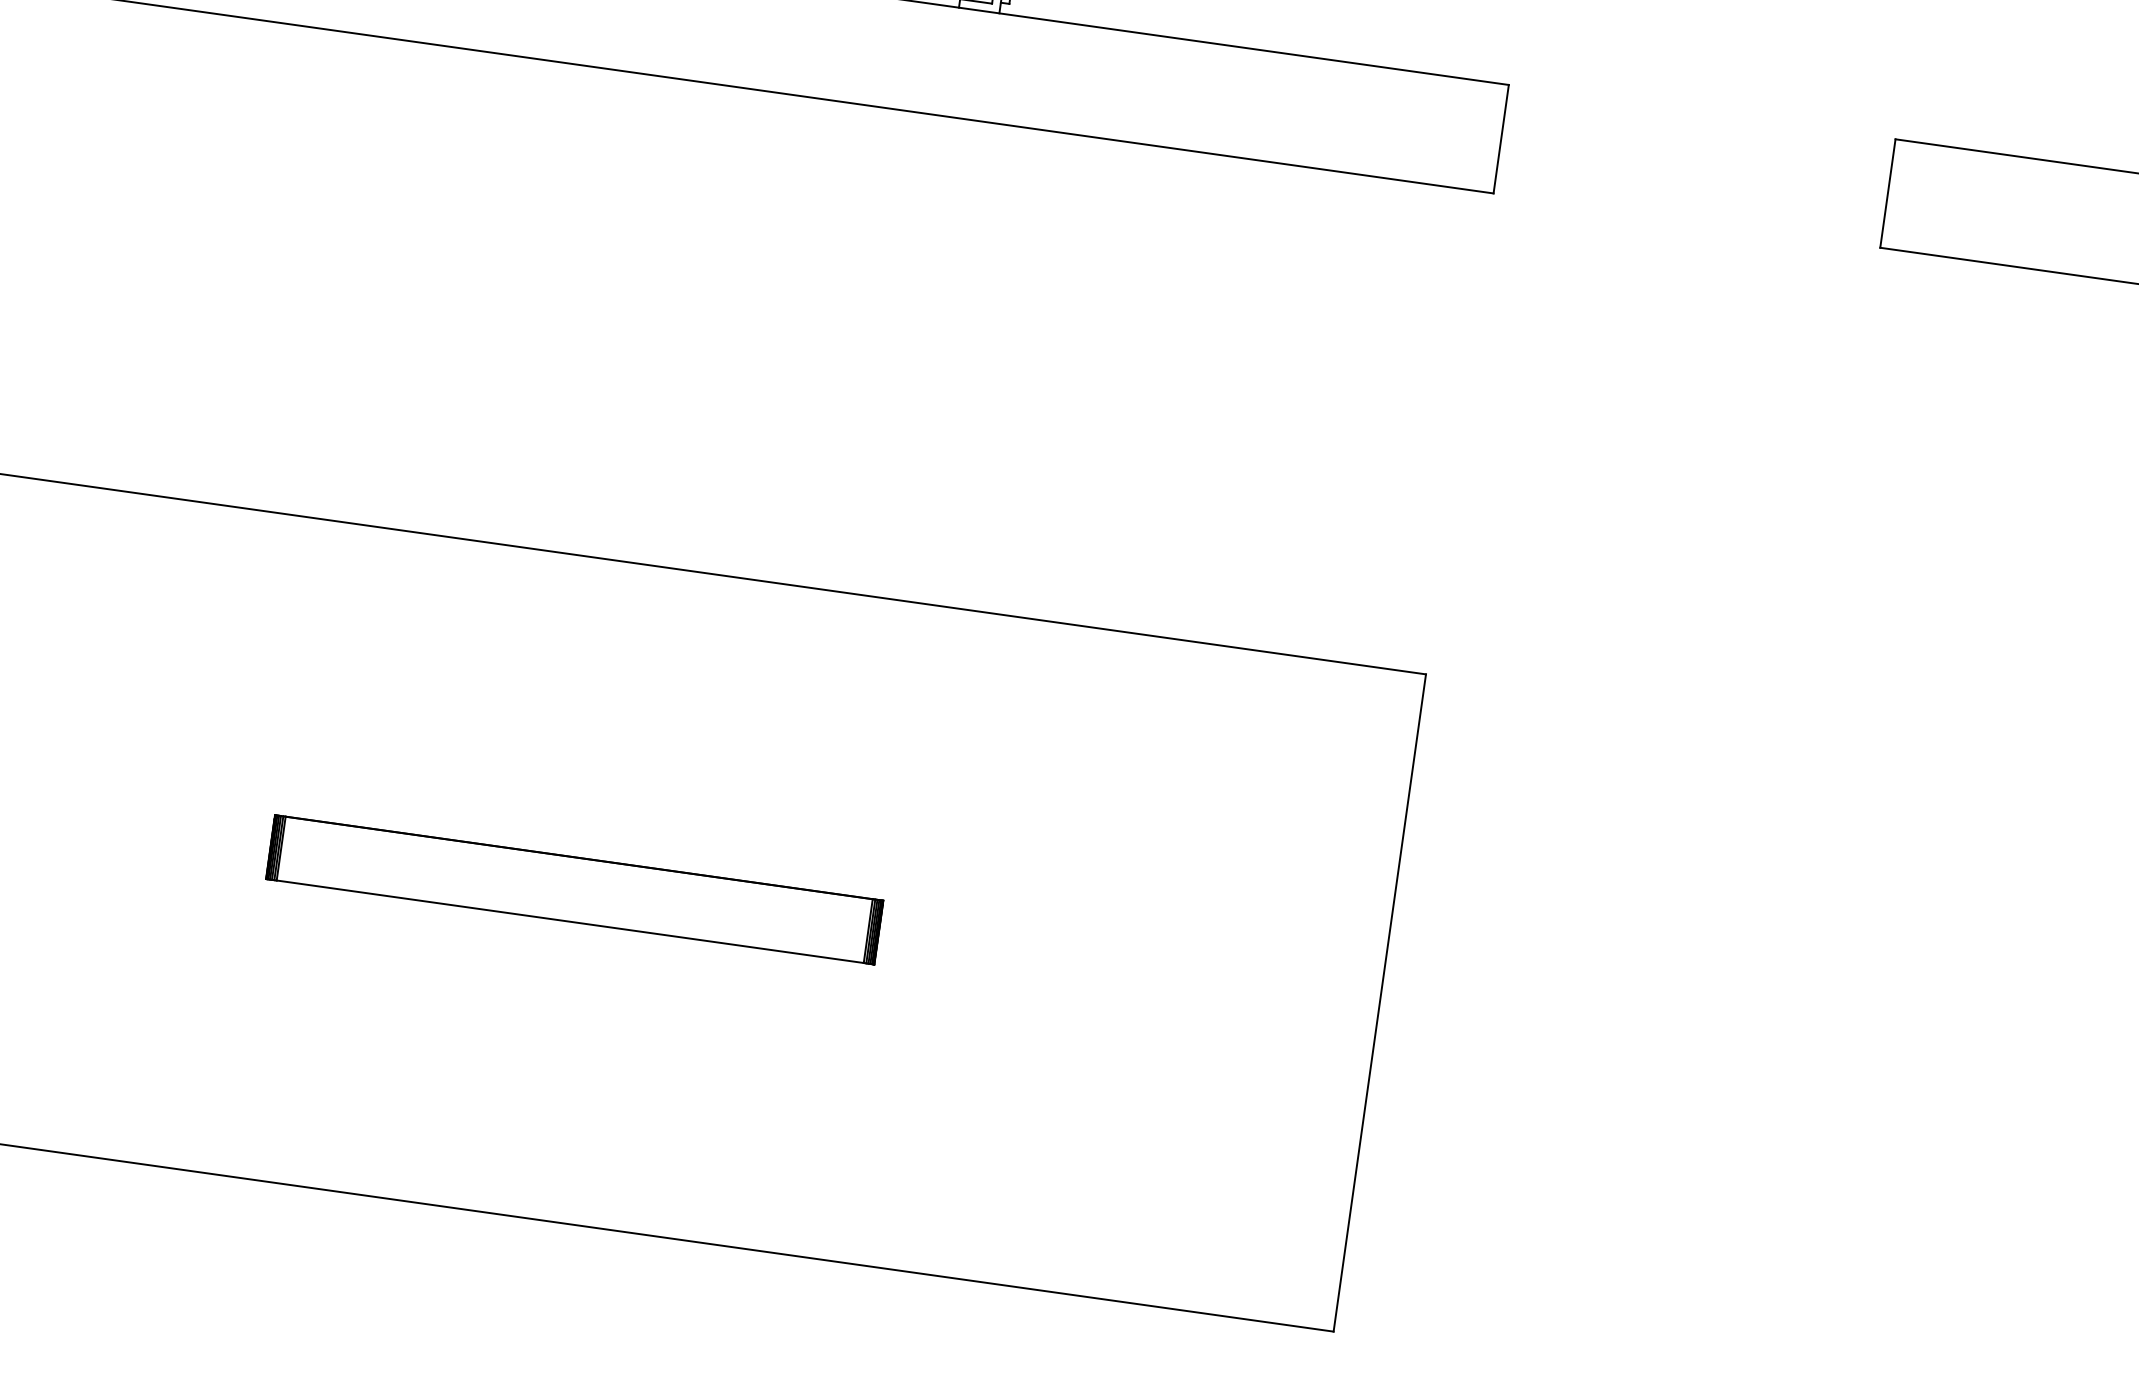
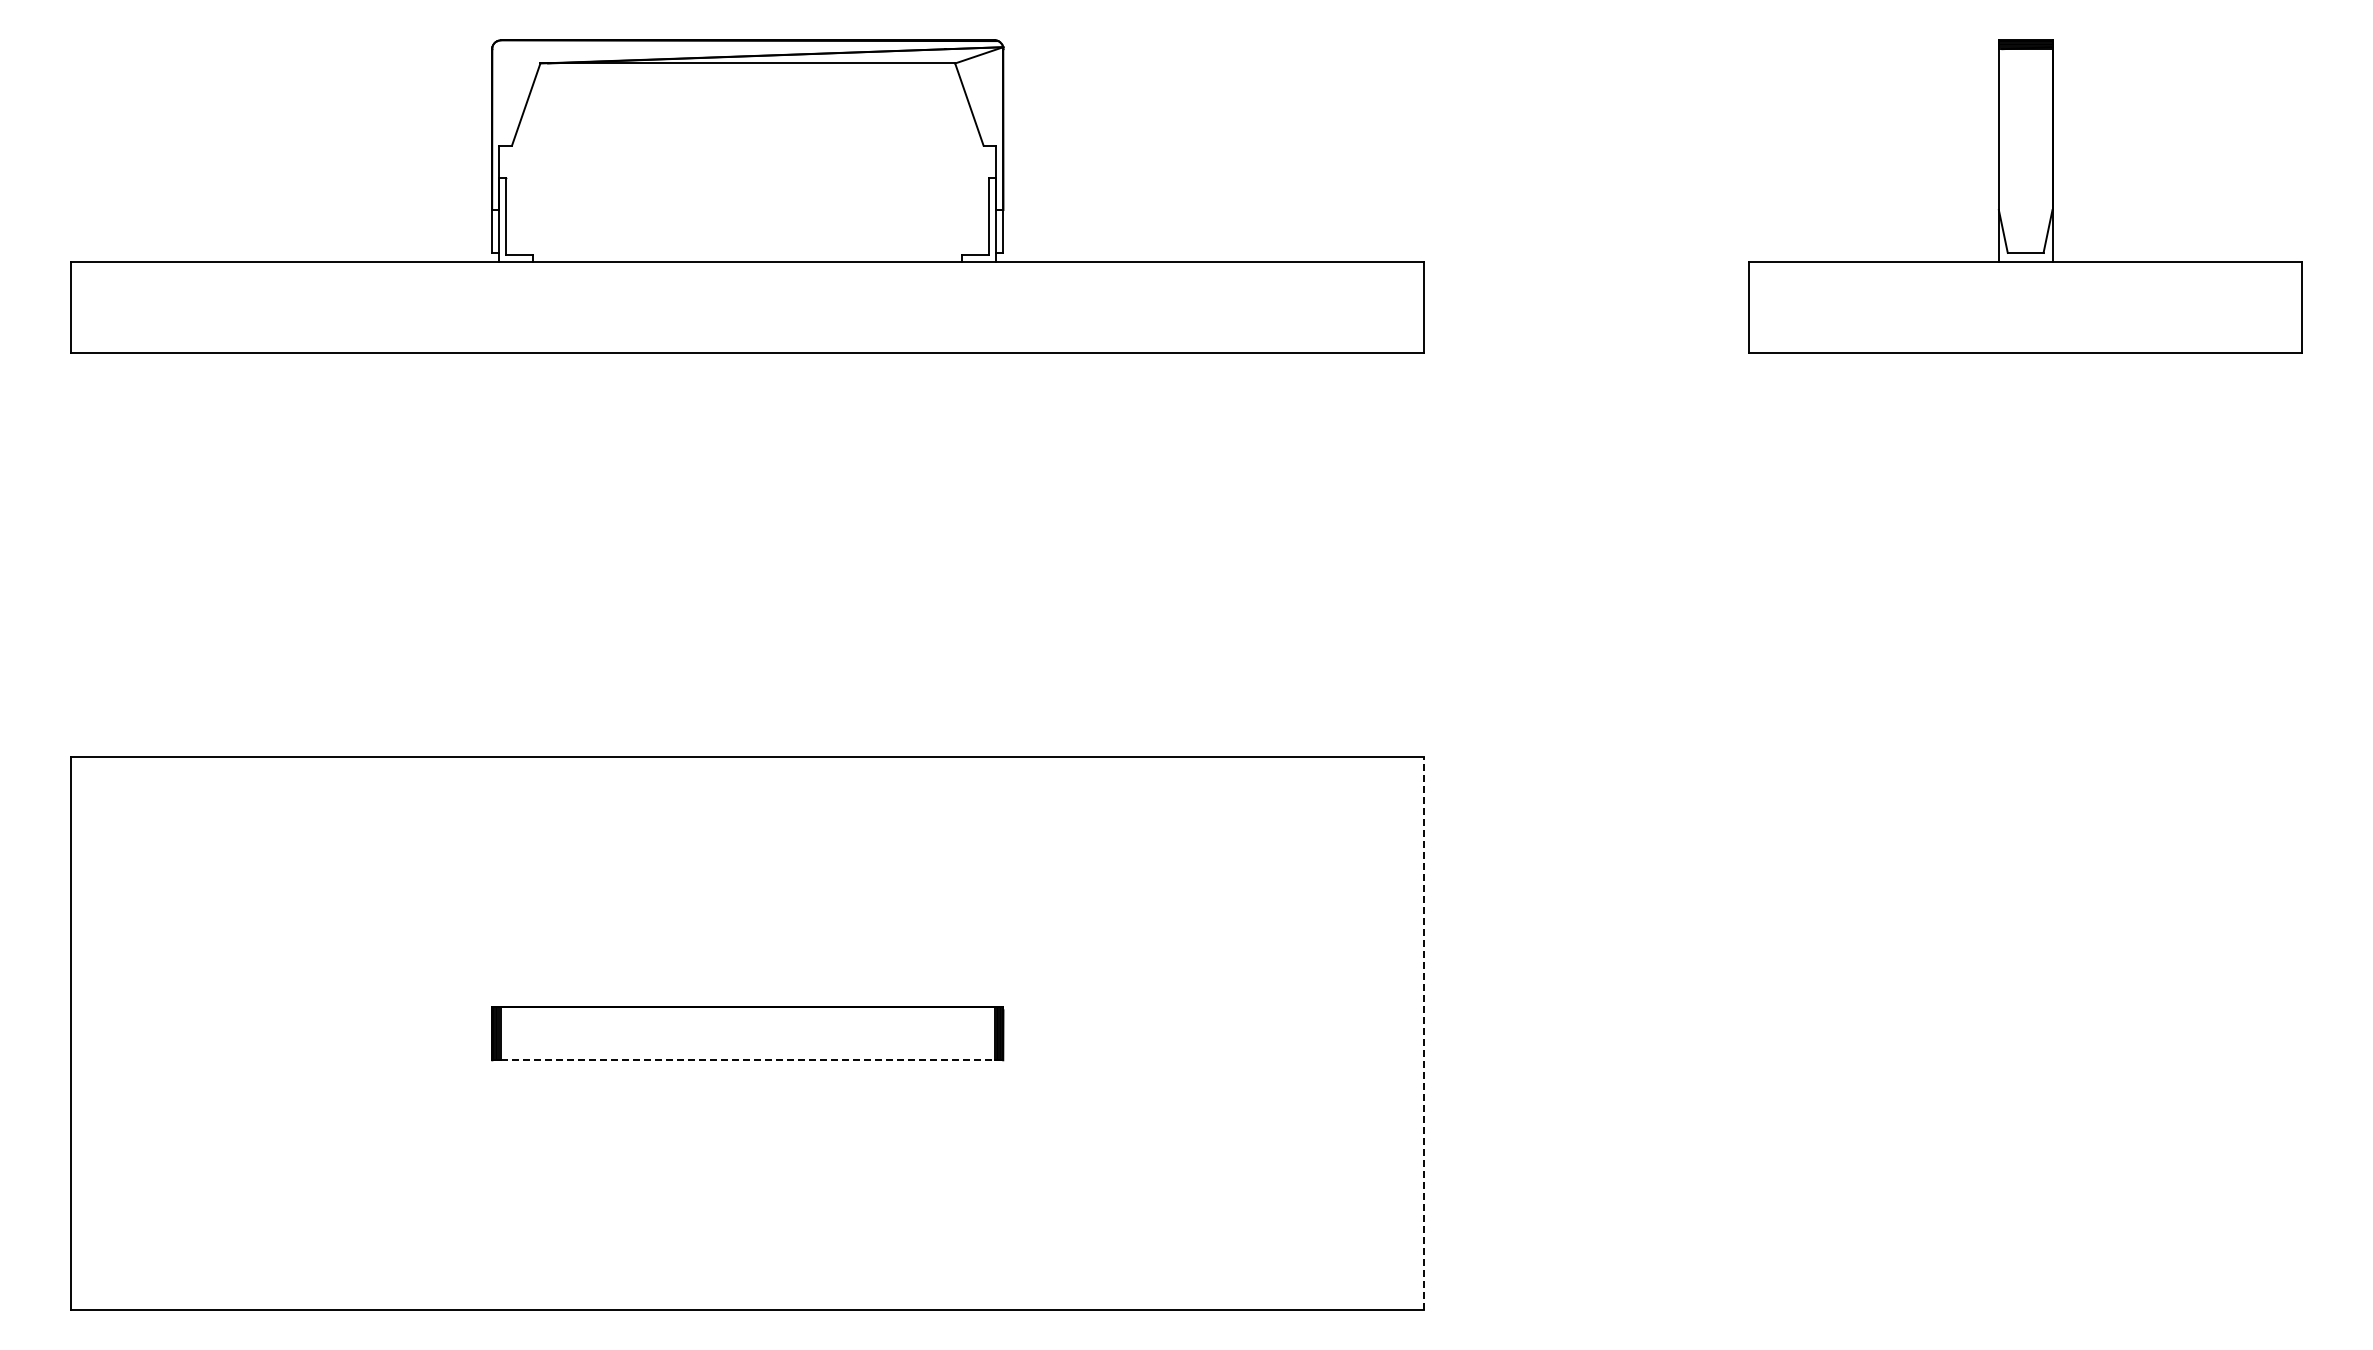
line: (569, 921) -> (747, 1060), solid -> dashed
line: (1379, 1002) -> (1424, 1033), solid -> dashed

